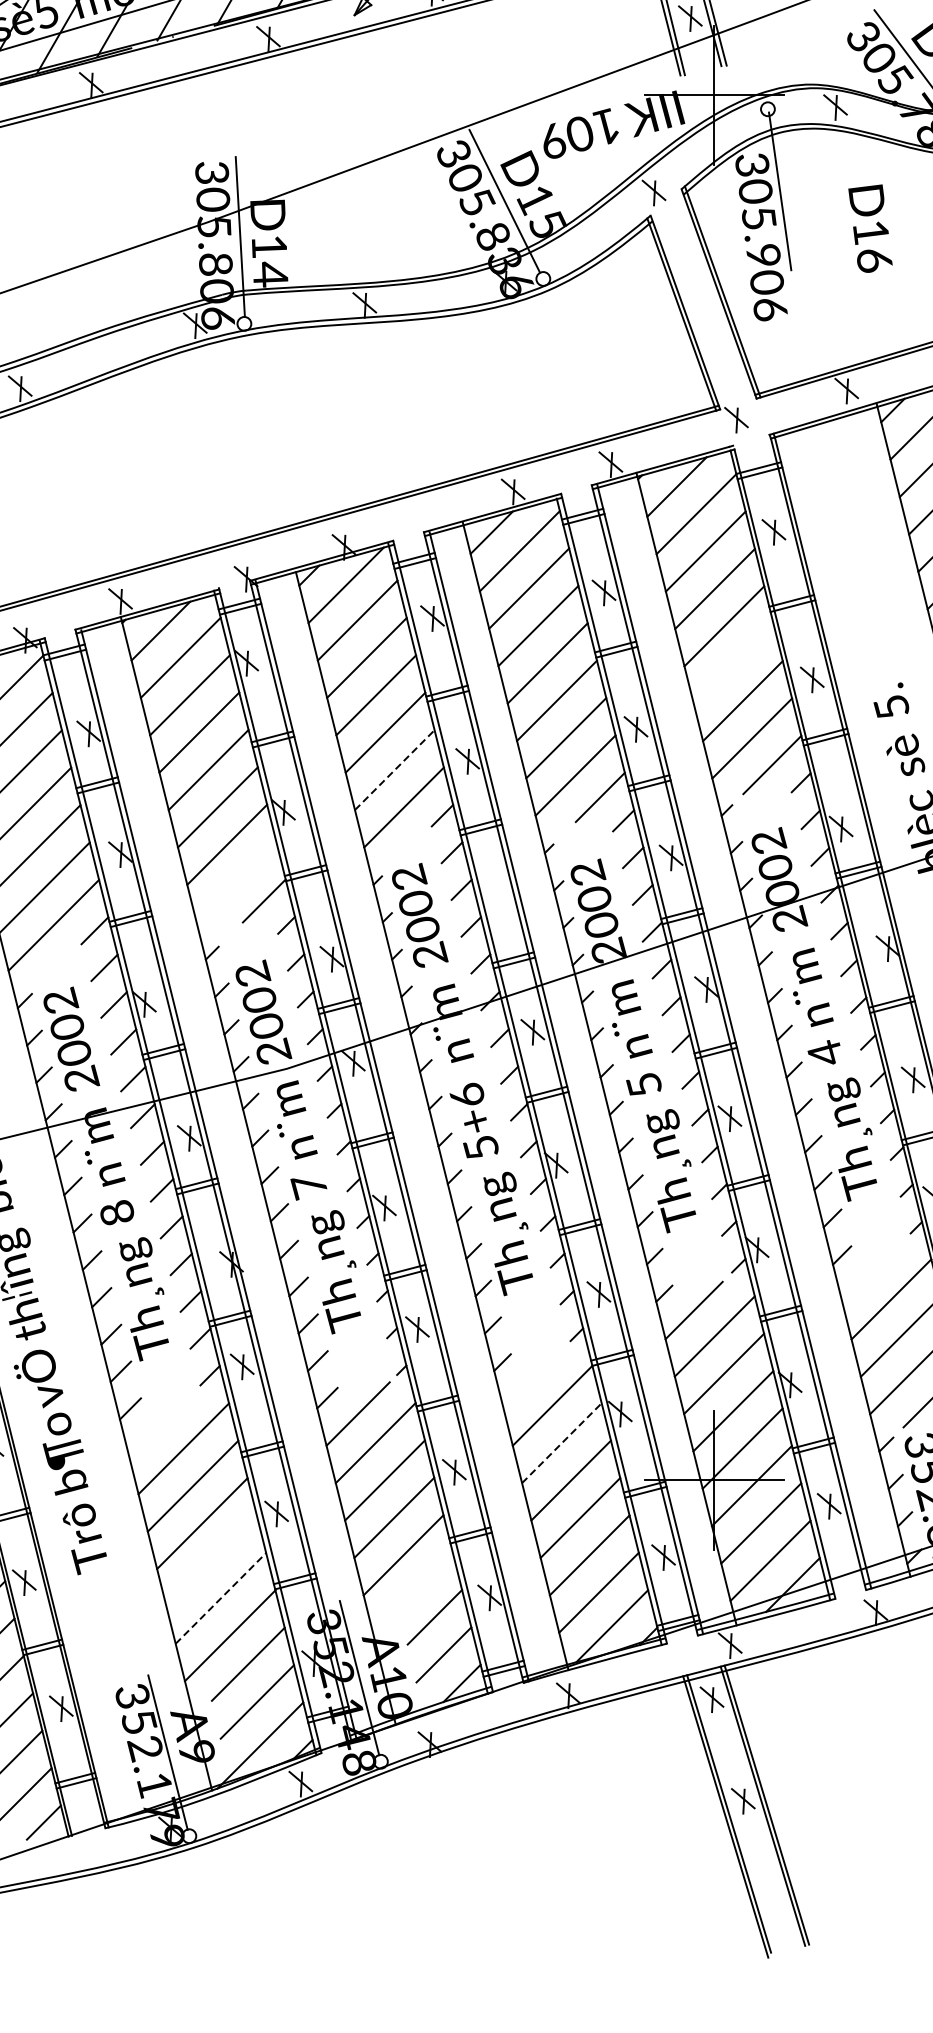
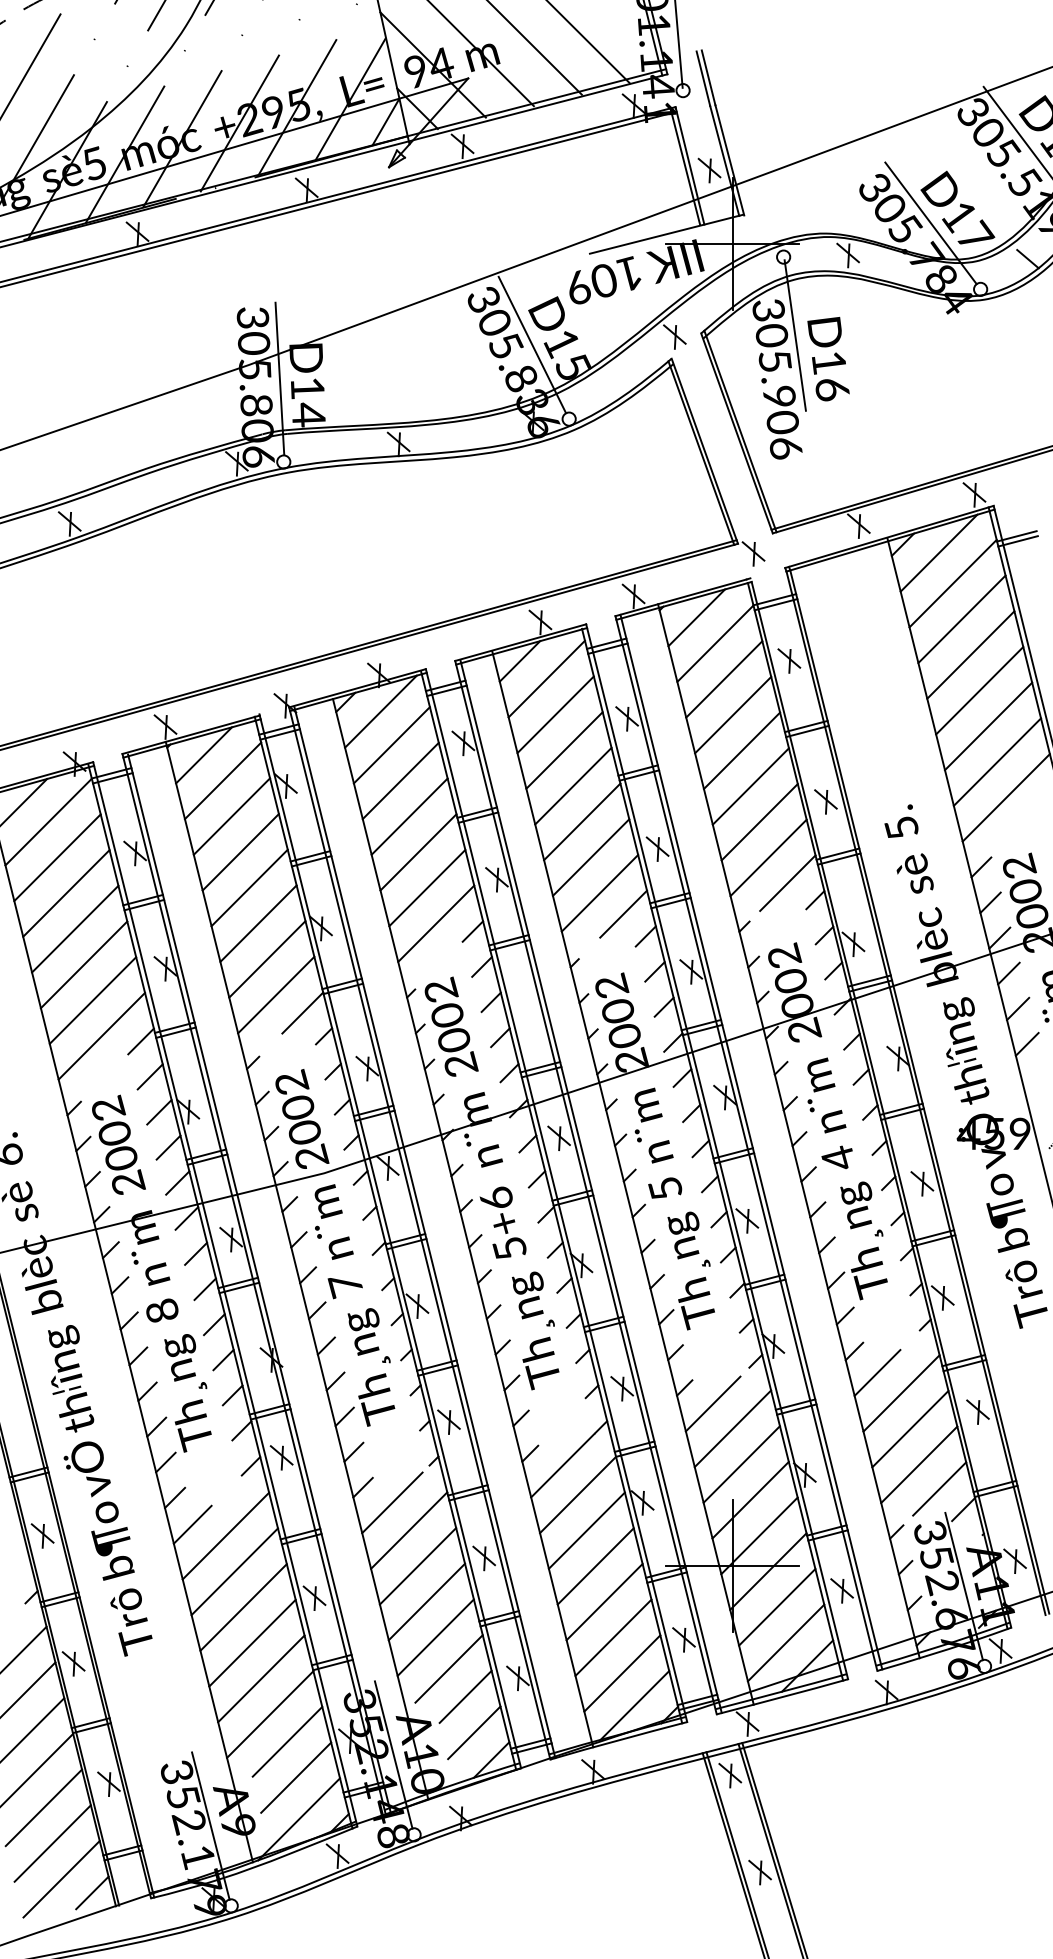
line: (645, 84) -> (666, 233), added
text: (870, 229) -> (828, 359), moved
line: (733, 663) -> (750, 786), added
line: (394, 770) -> (427, 888), dashed -> solid
line: (236, 881) -> (276, 994), added
line: (866, 1277) -> (877, 1372), added
line: (536, 1374) -> (562, 1465), added
line: (148, 1436) -> (192, 1524), added
line: (561, 1443) -> (586, 1530), dashed -> solid
line: (211, 1560) -> (252, 1642), added
line: (416, 1587) -> (448, 1668), added
line: (221, 1598) -> (261, 1678), dashed -> solid

